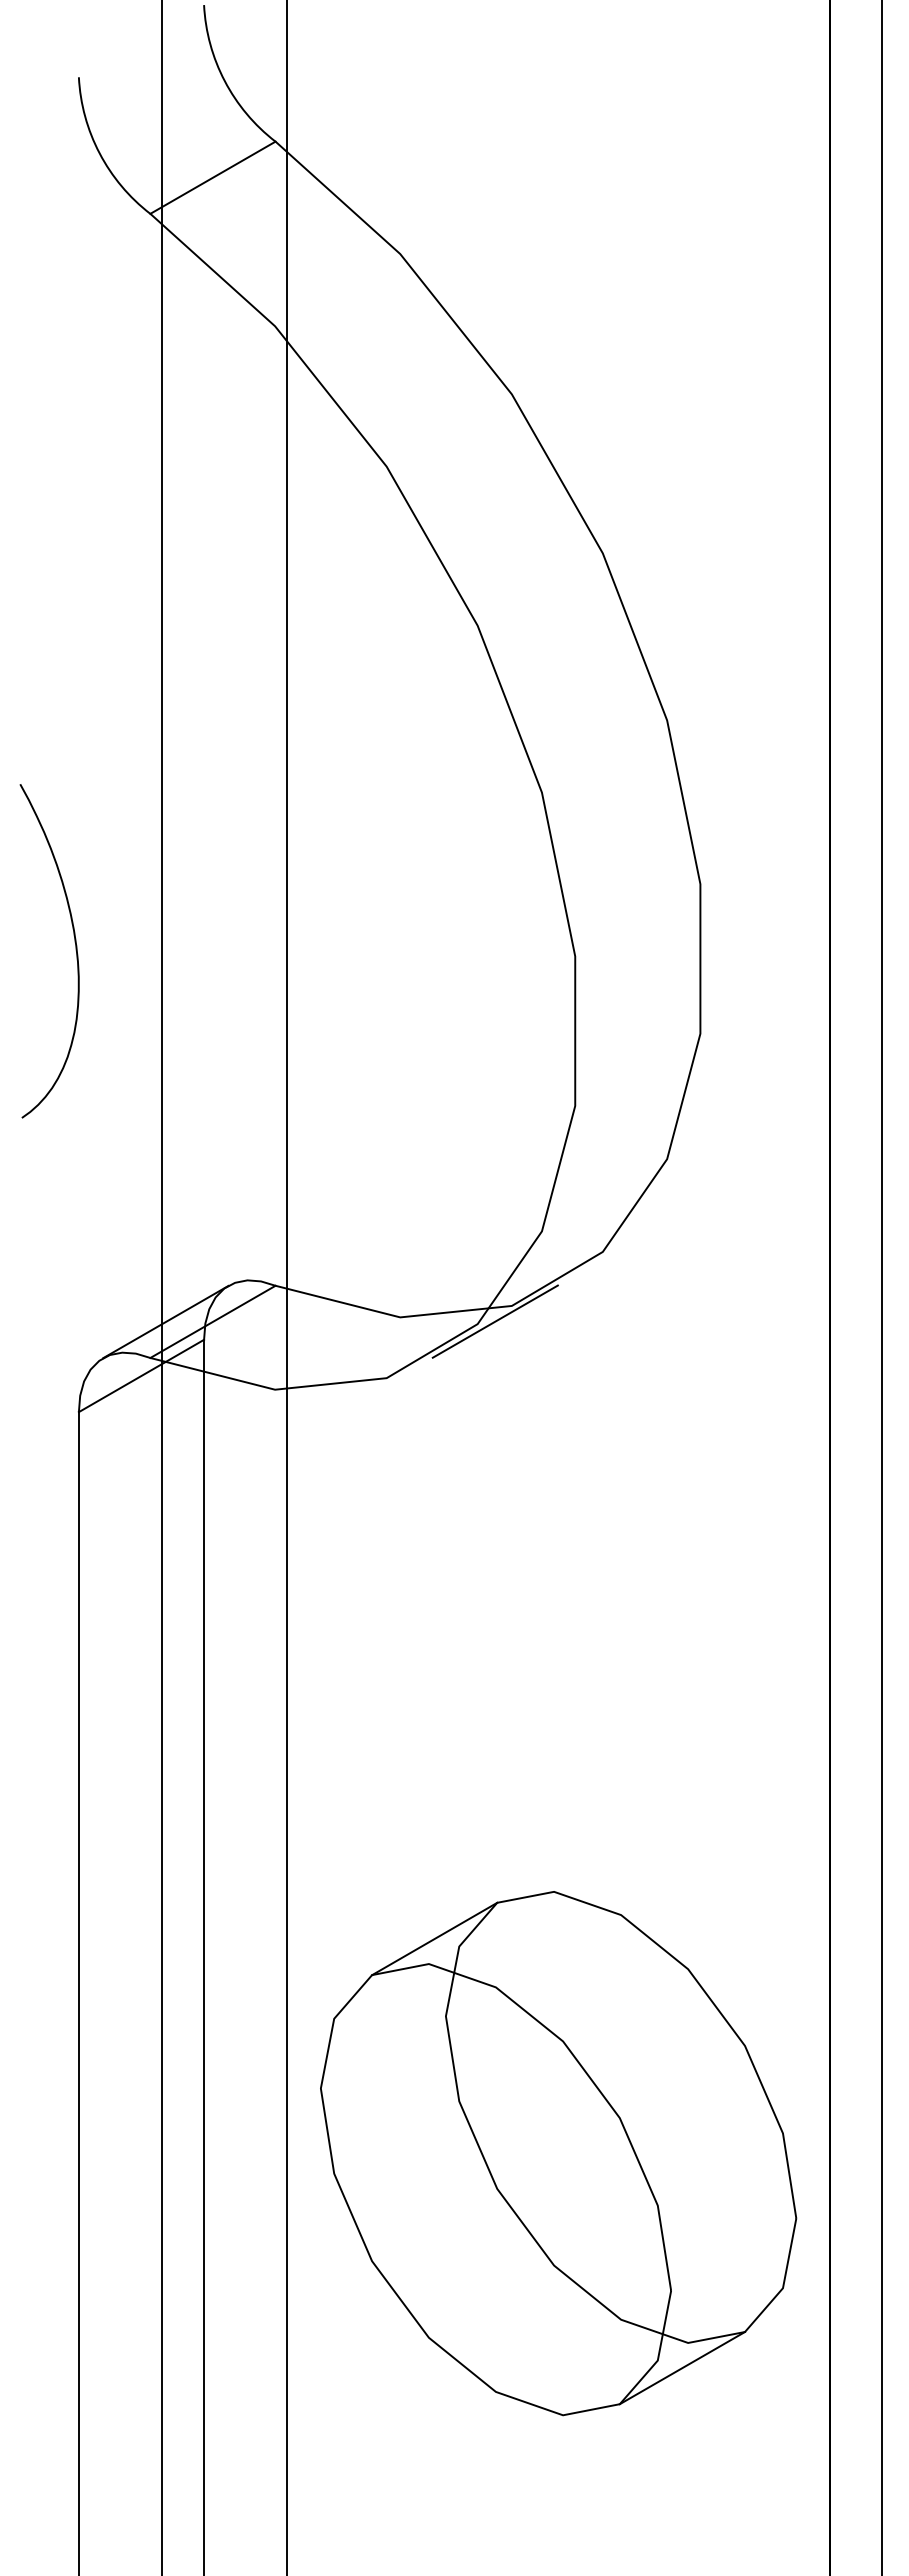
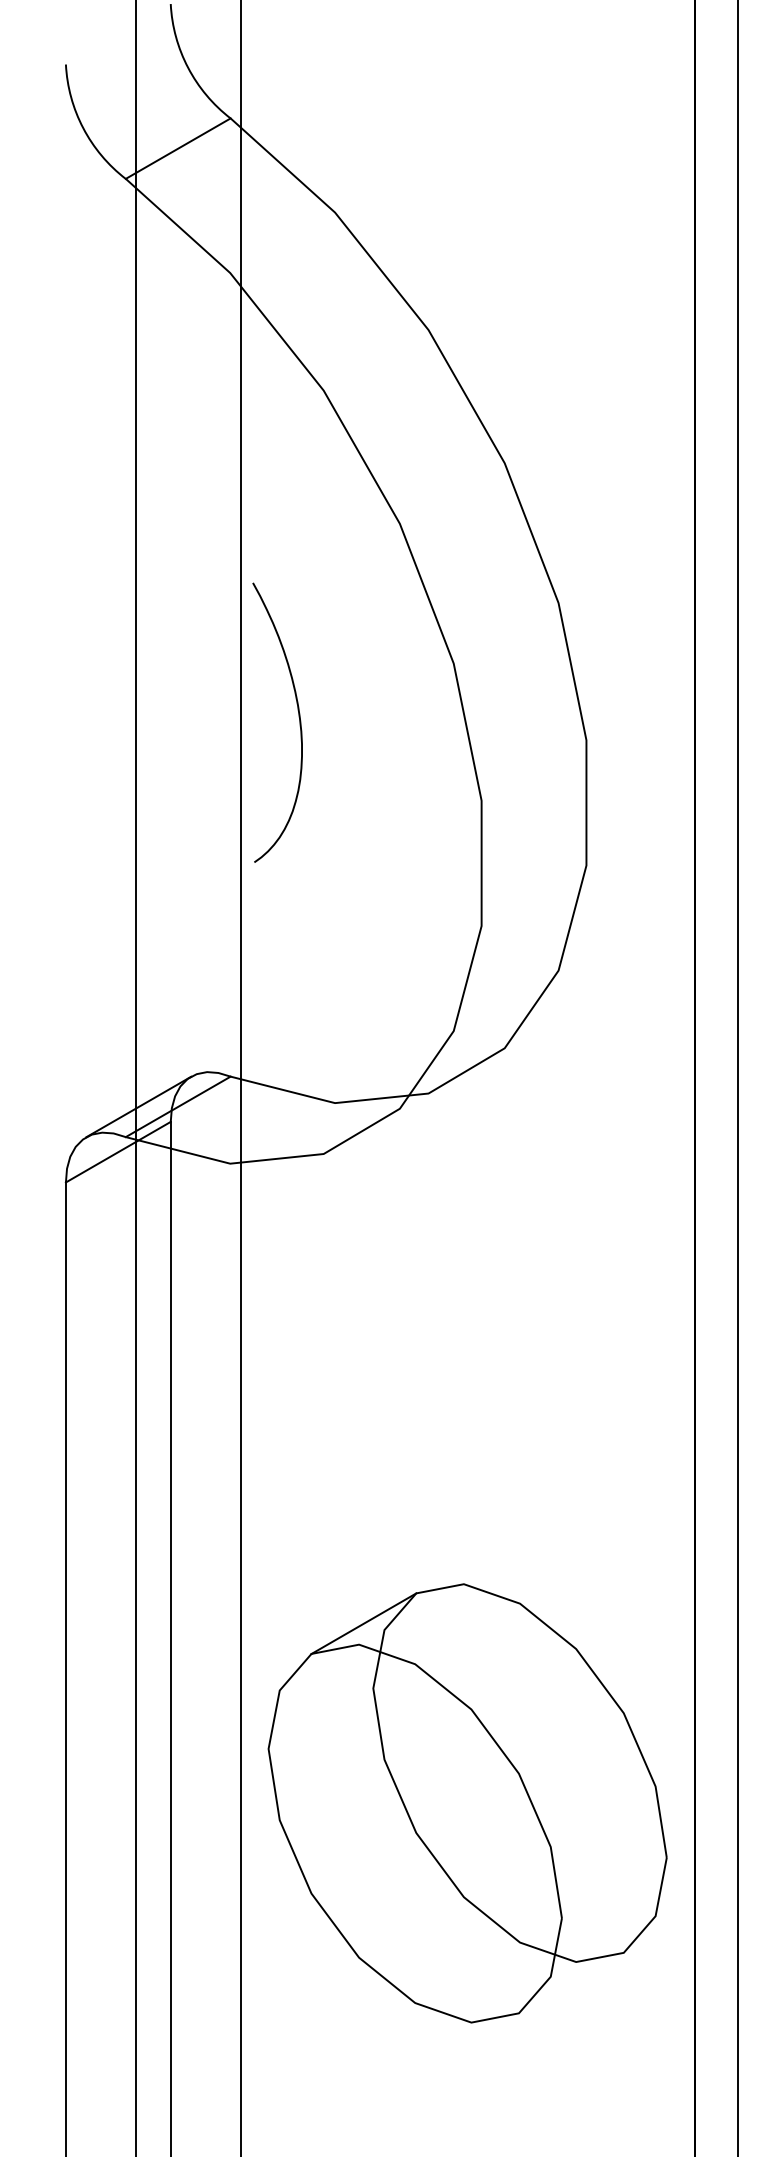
curve: (75, 950) -> (299, 722), moved
line: (494, 1321) -> (414, 1106), removed
line: (682, 2368) -> (571, 1983), removed

